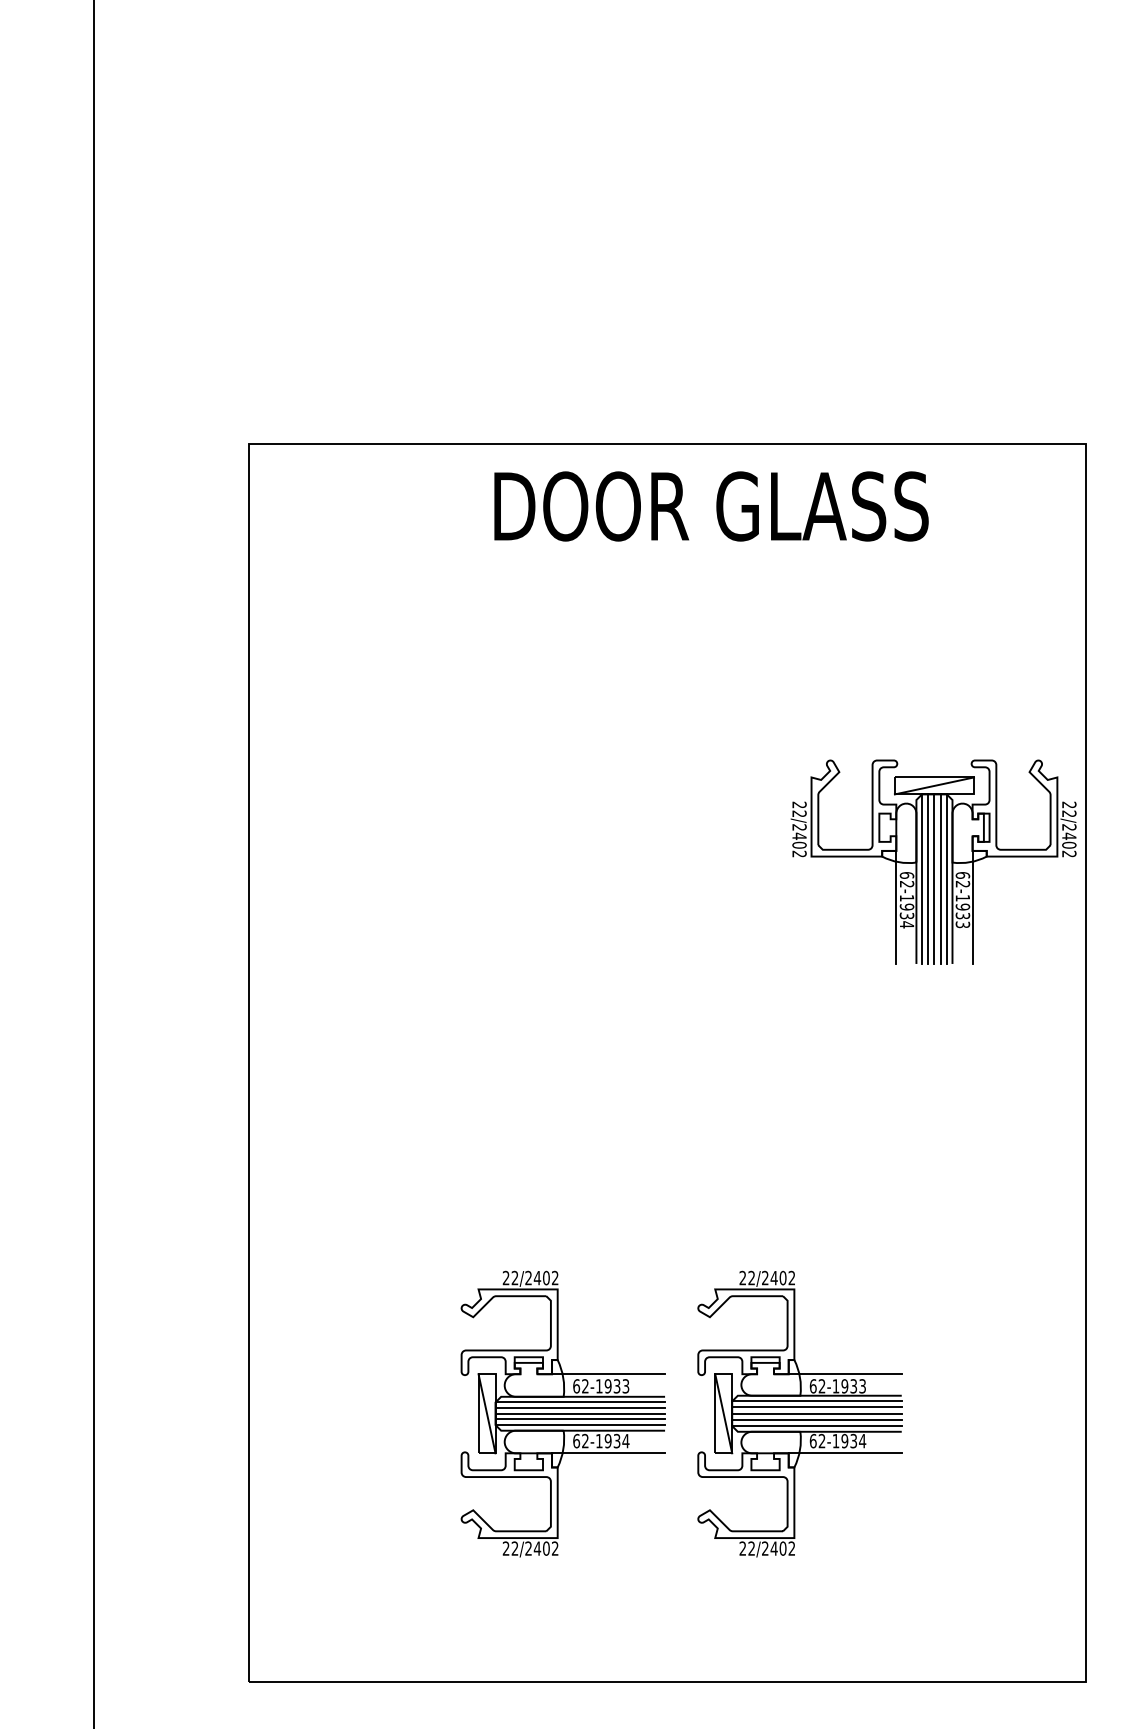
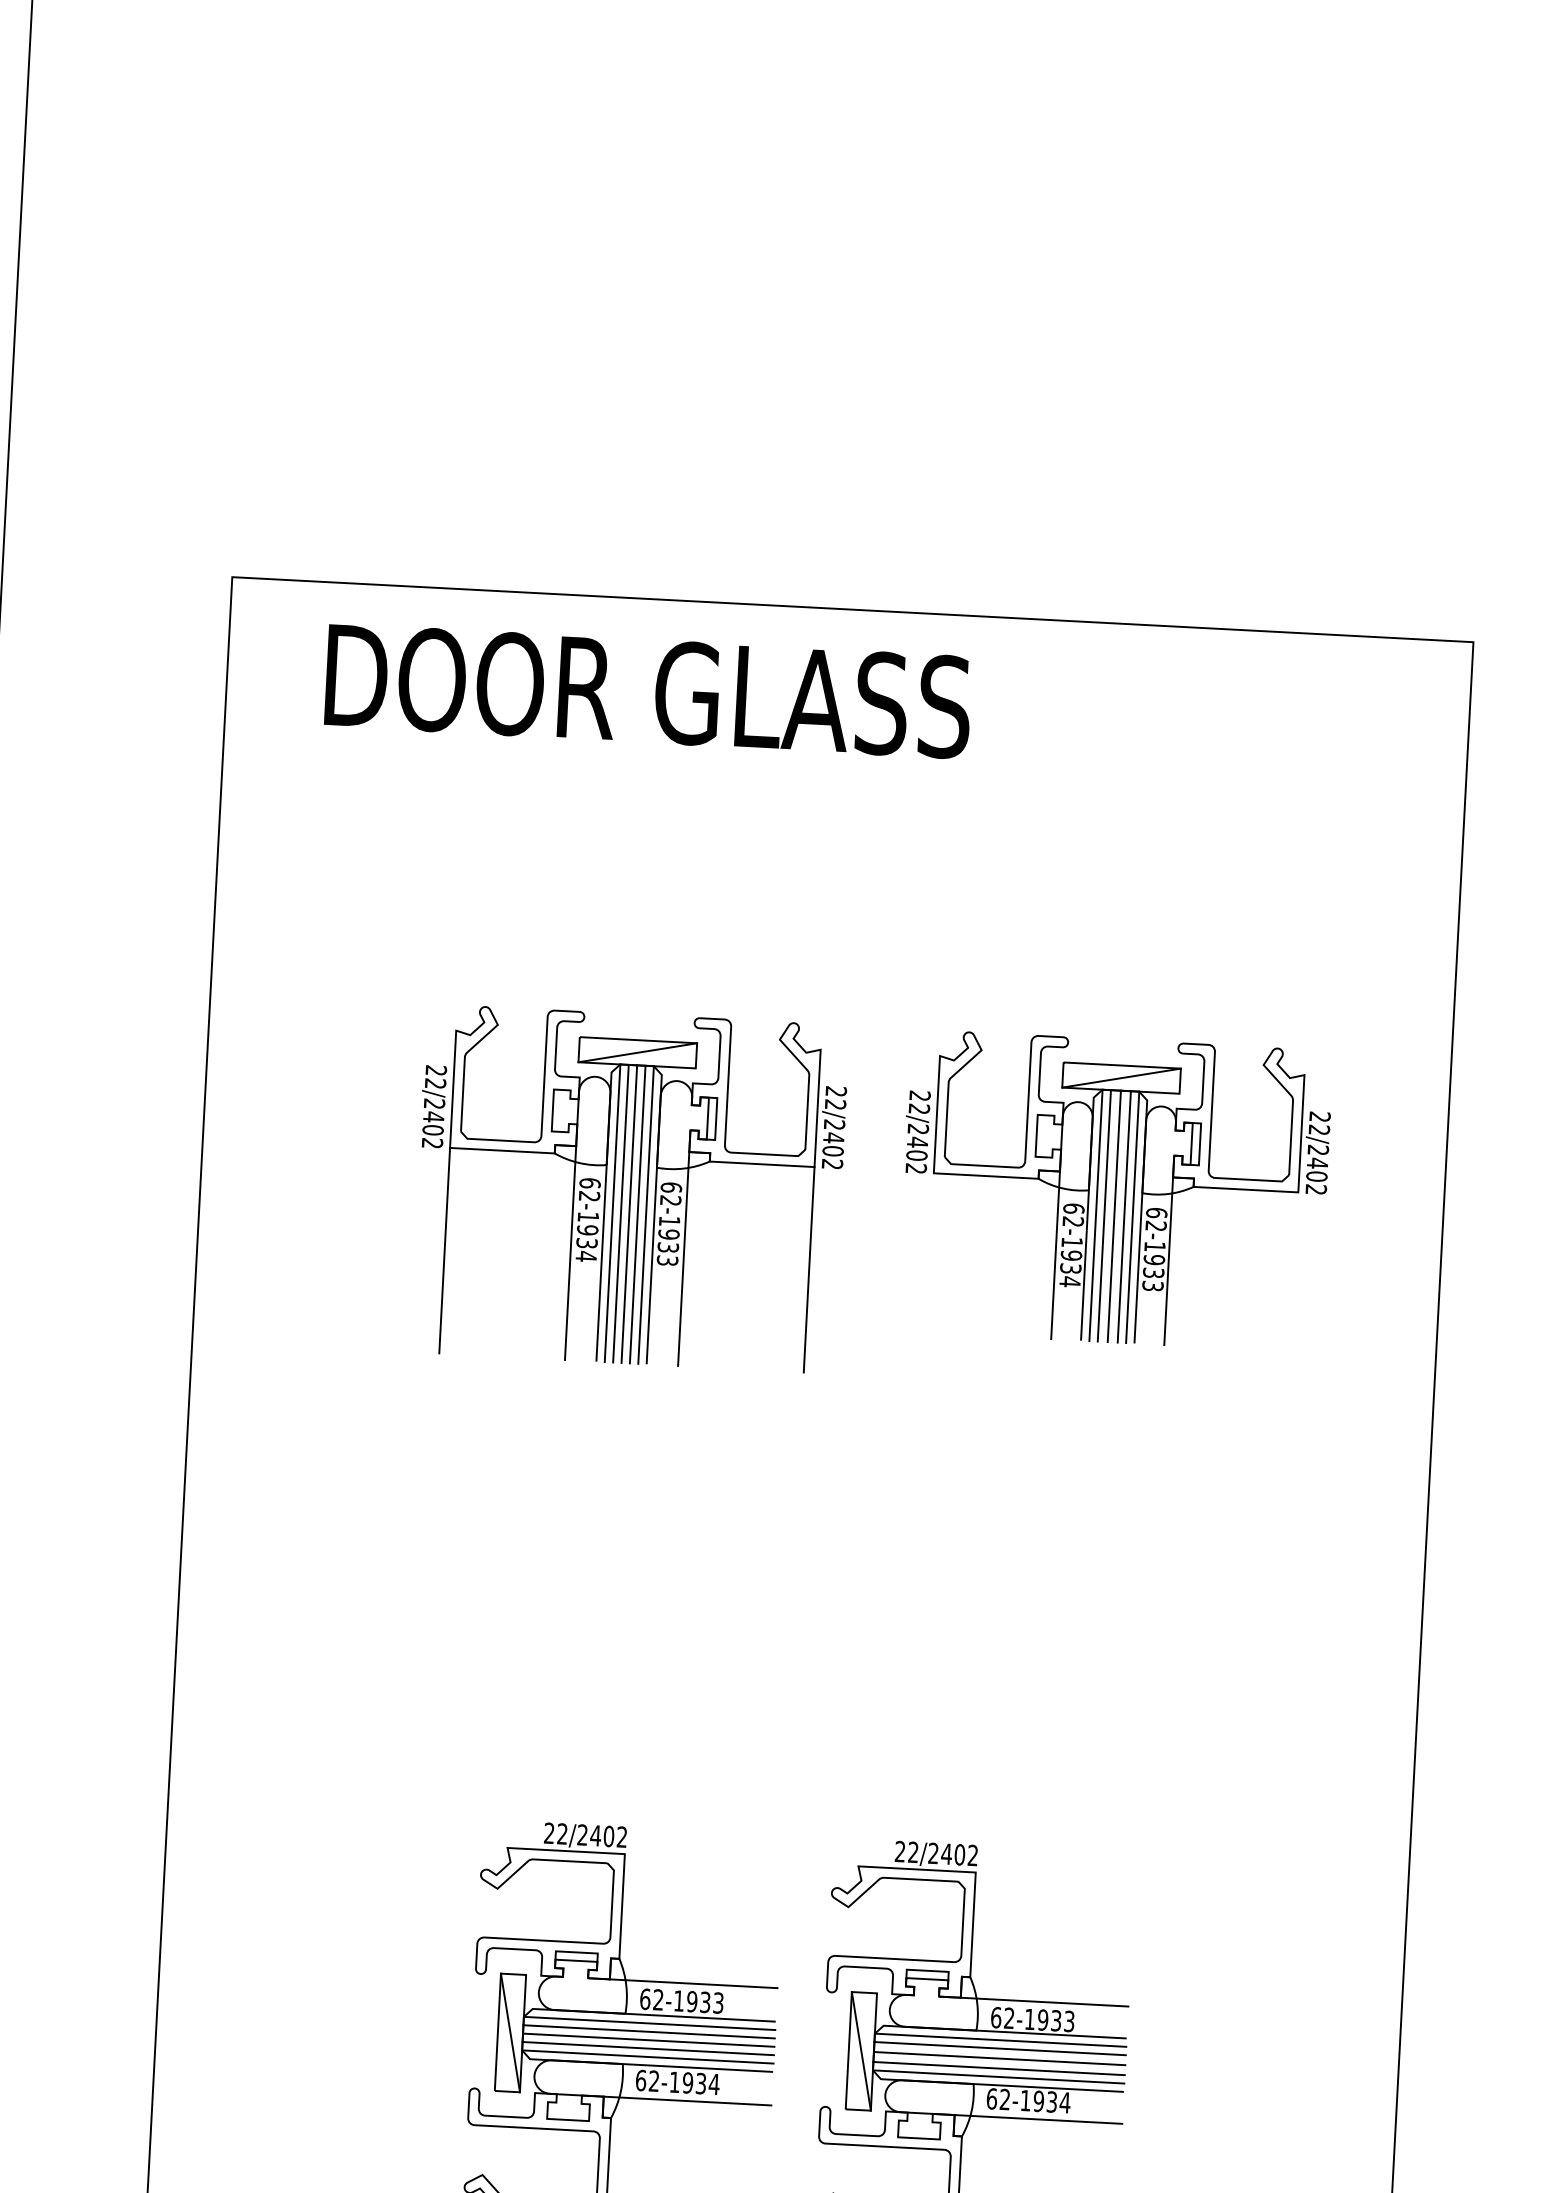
text: (711, 506) -> (648, 691), moved
part: (537, 841) -> (629, 1188), added
part: (933, 861) -> (1114, 1190), moved

